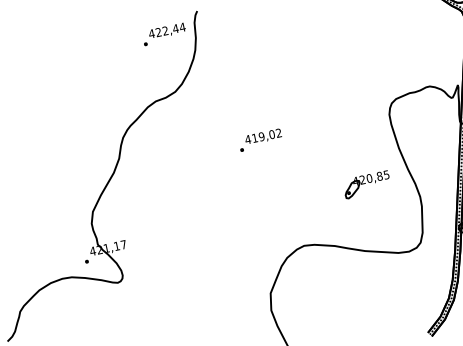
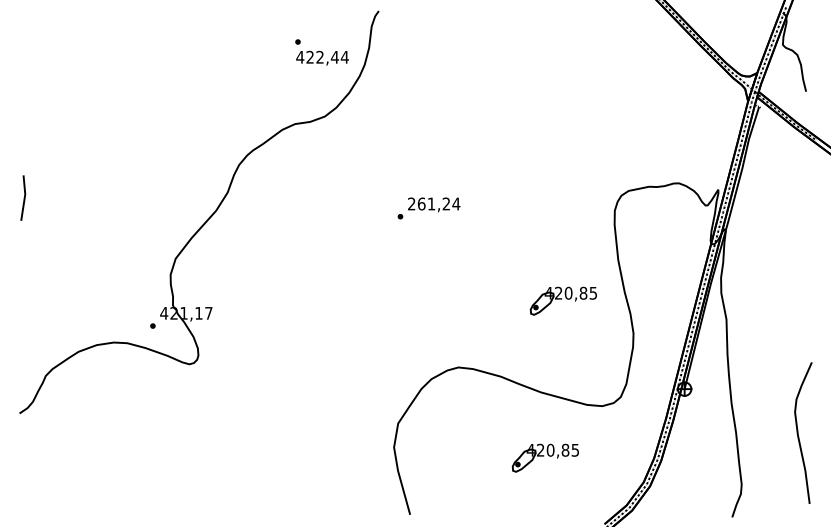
text: (167, 30) -> (322, 57), moved
text: (263, 136) -> (433, 203), 419,02 -> 261,24
part: (376, 295) -> (544, 457), added

